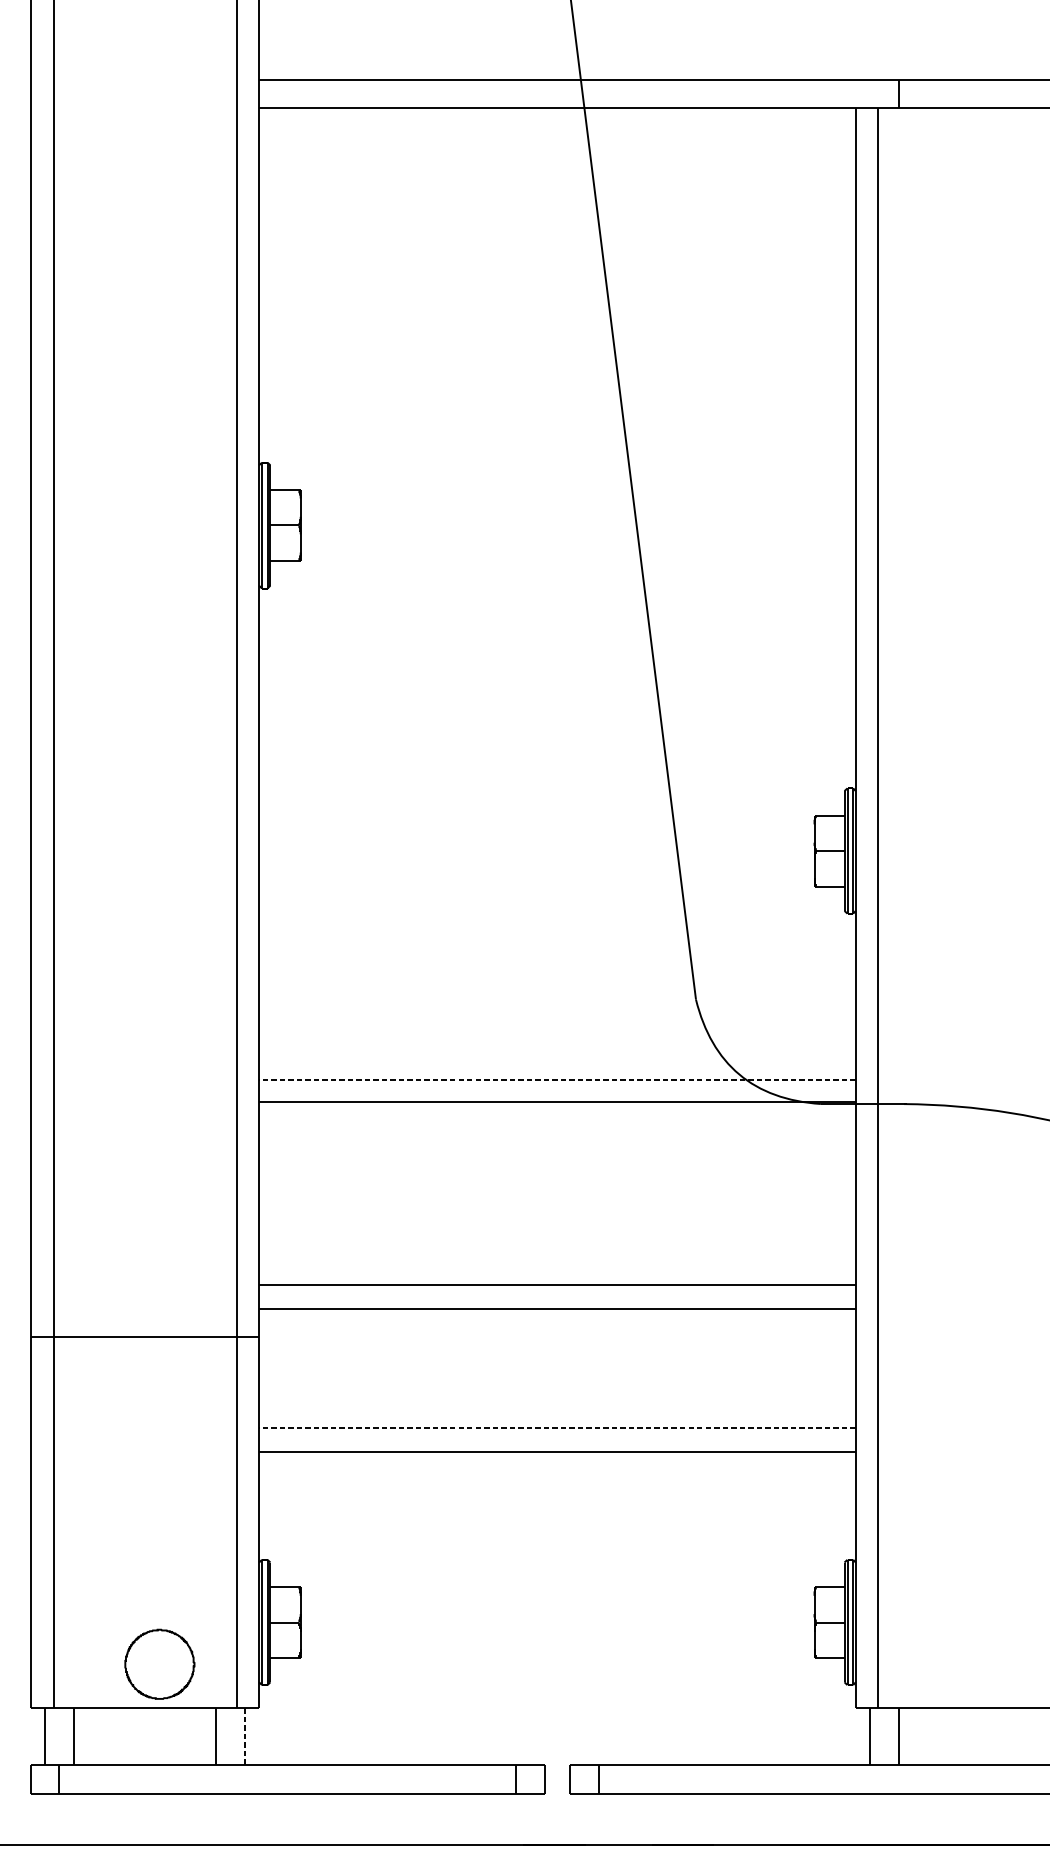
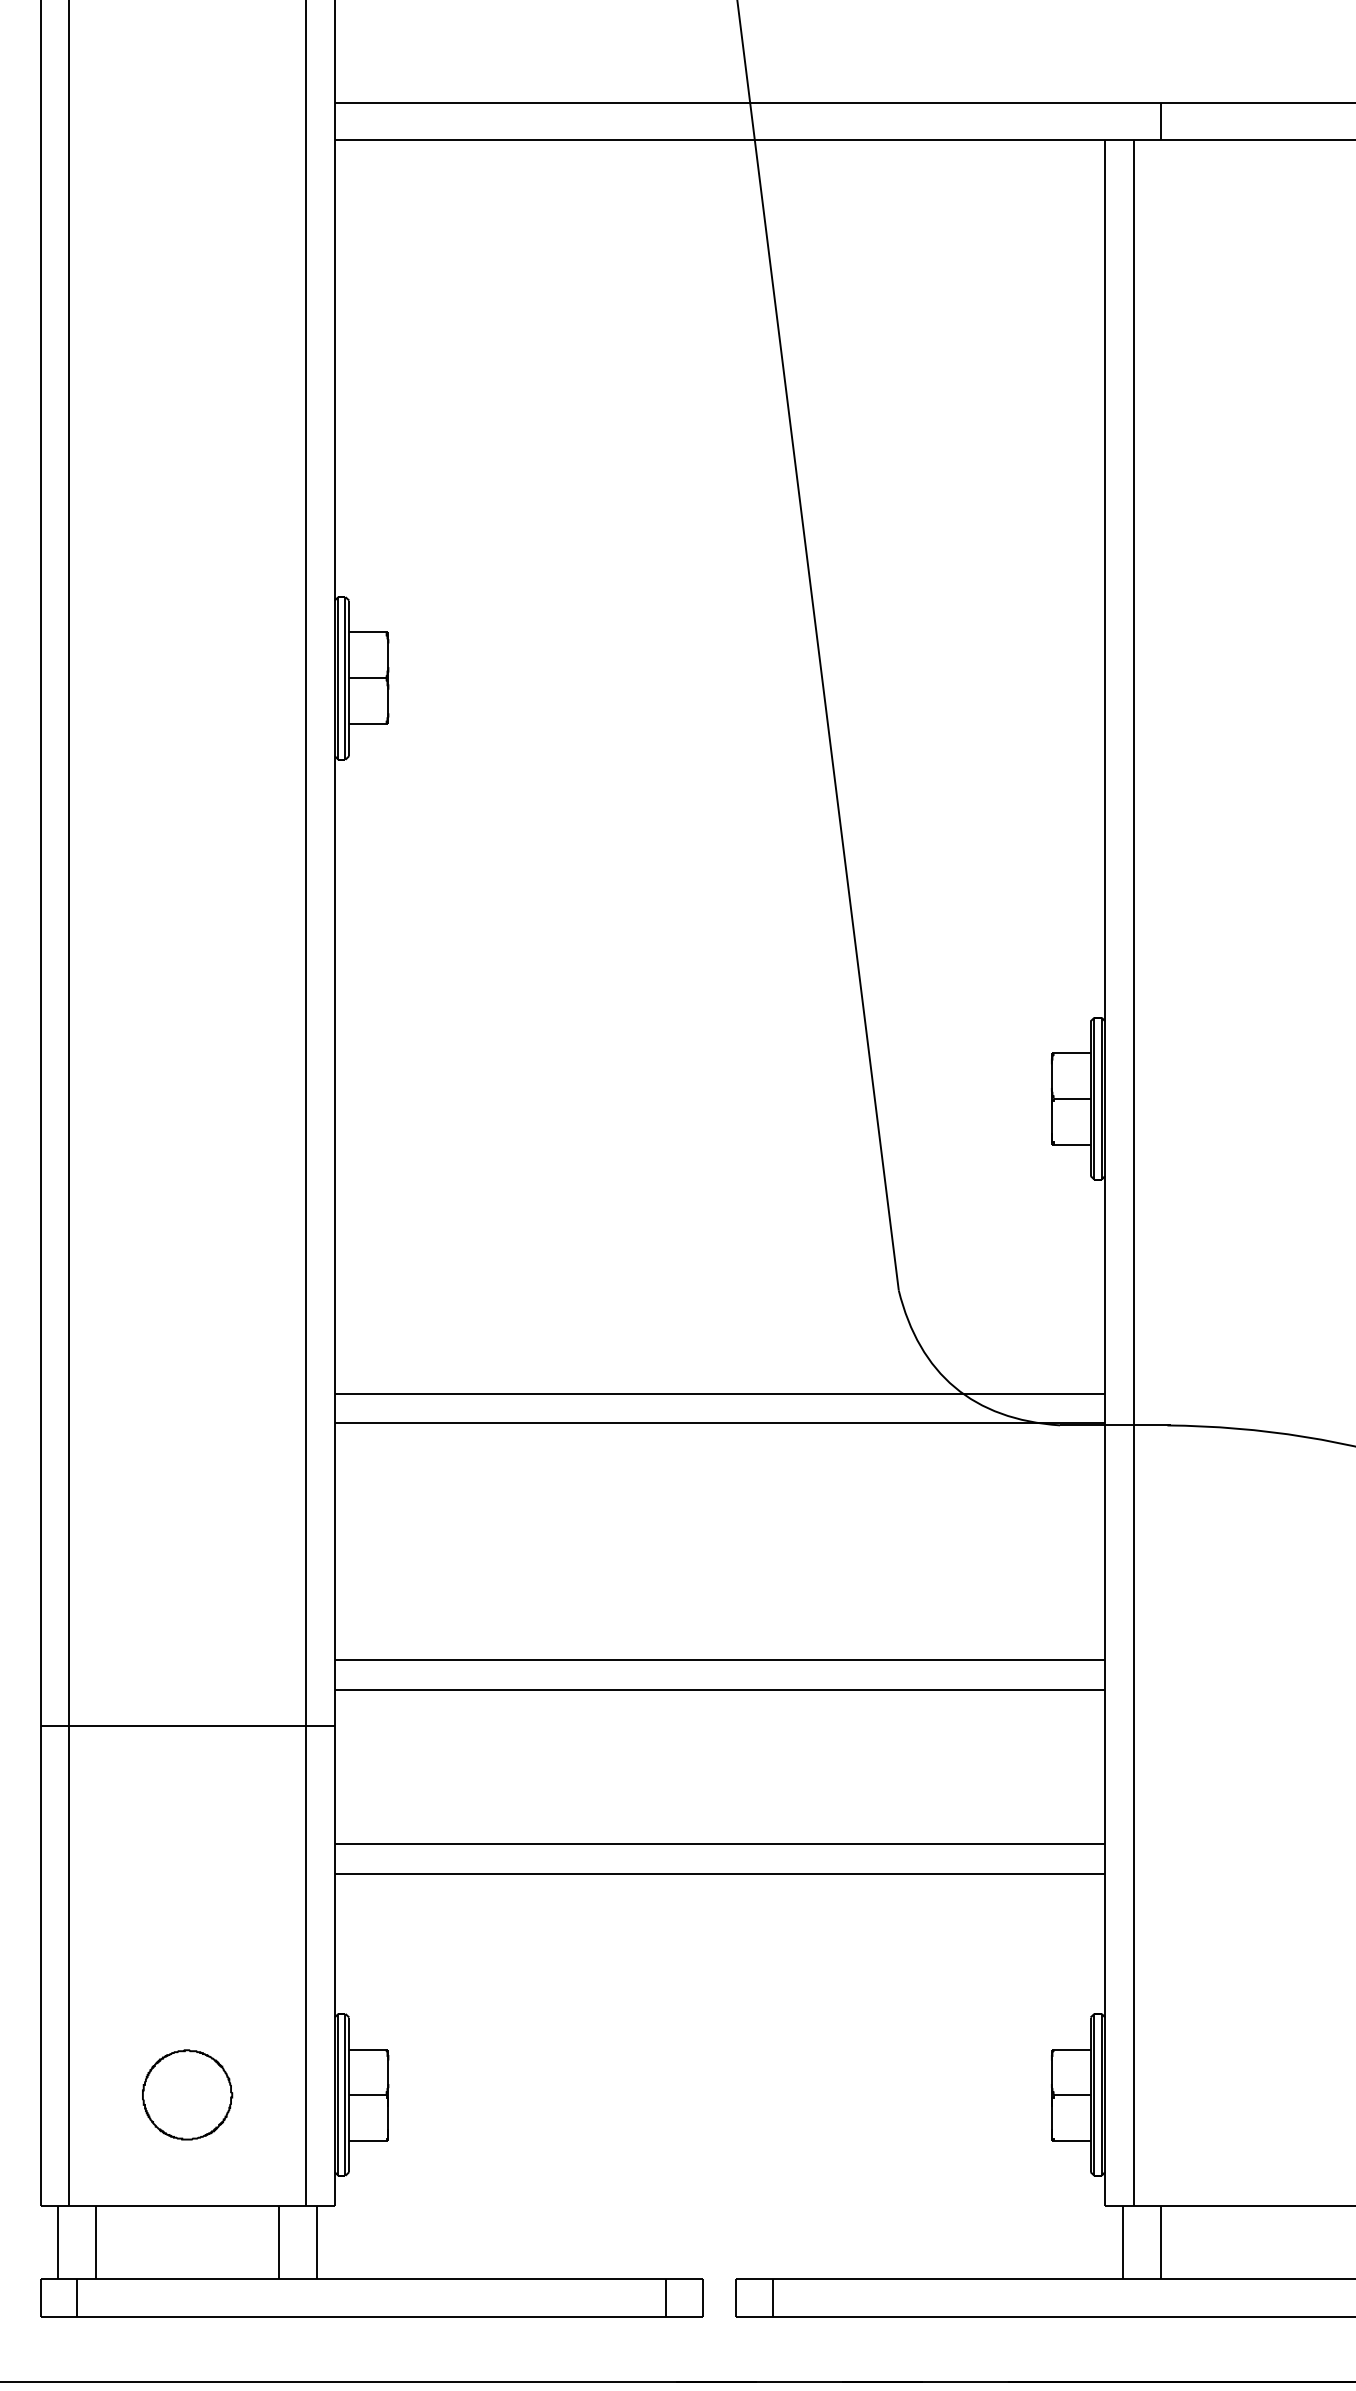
line: (557, 1080) -> (719, 1394), dashed -> solid
line: (557, 1427) -> (719, 1843), dashed -> solid
part: (159, 1664) -> (187, 2094), moved
line: (245, 1736) -> (316, 2242), dashed -> solid

